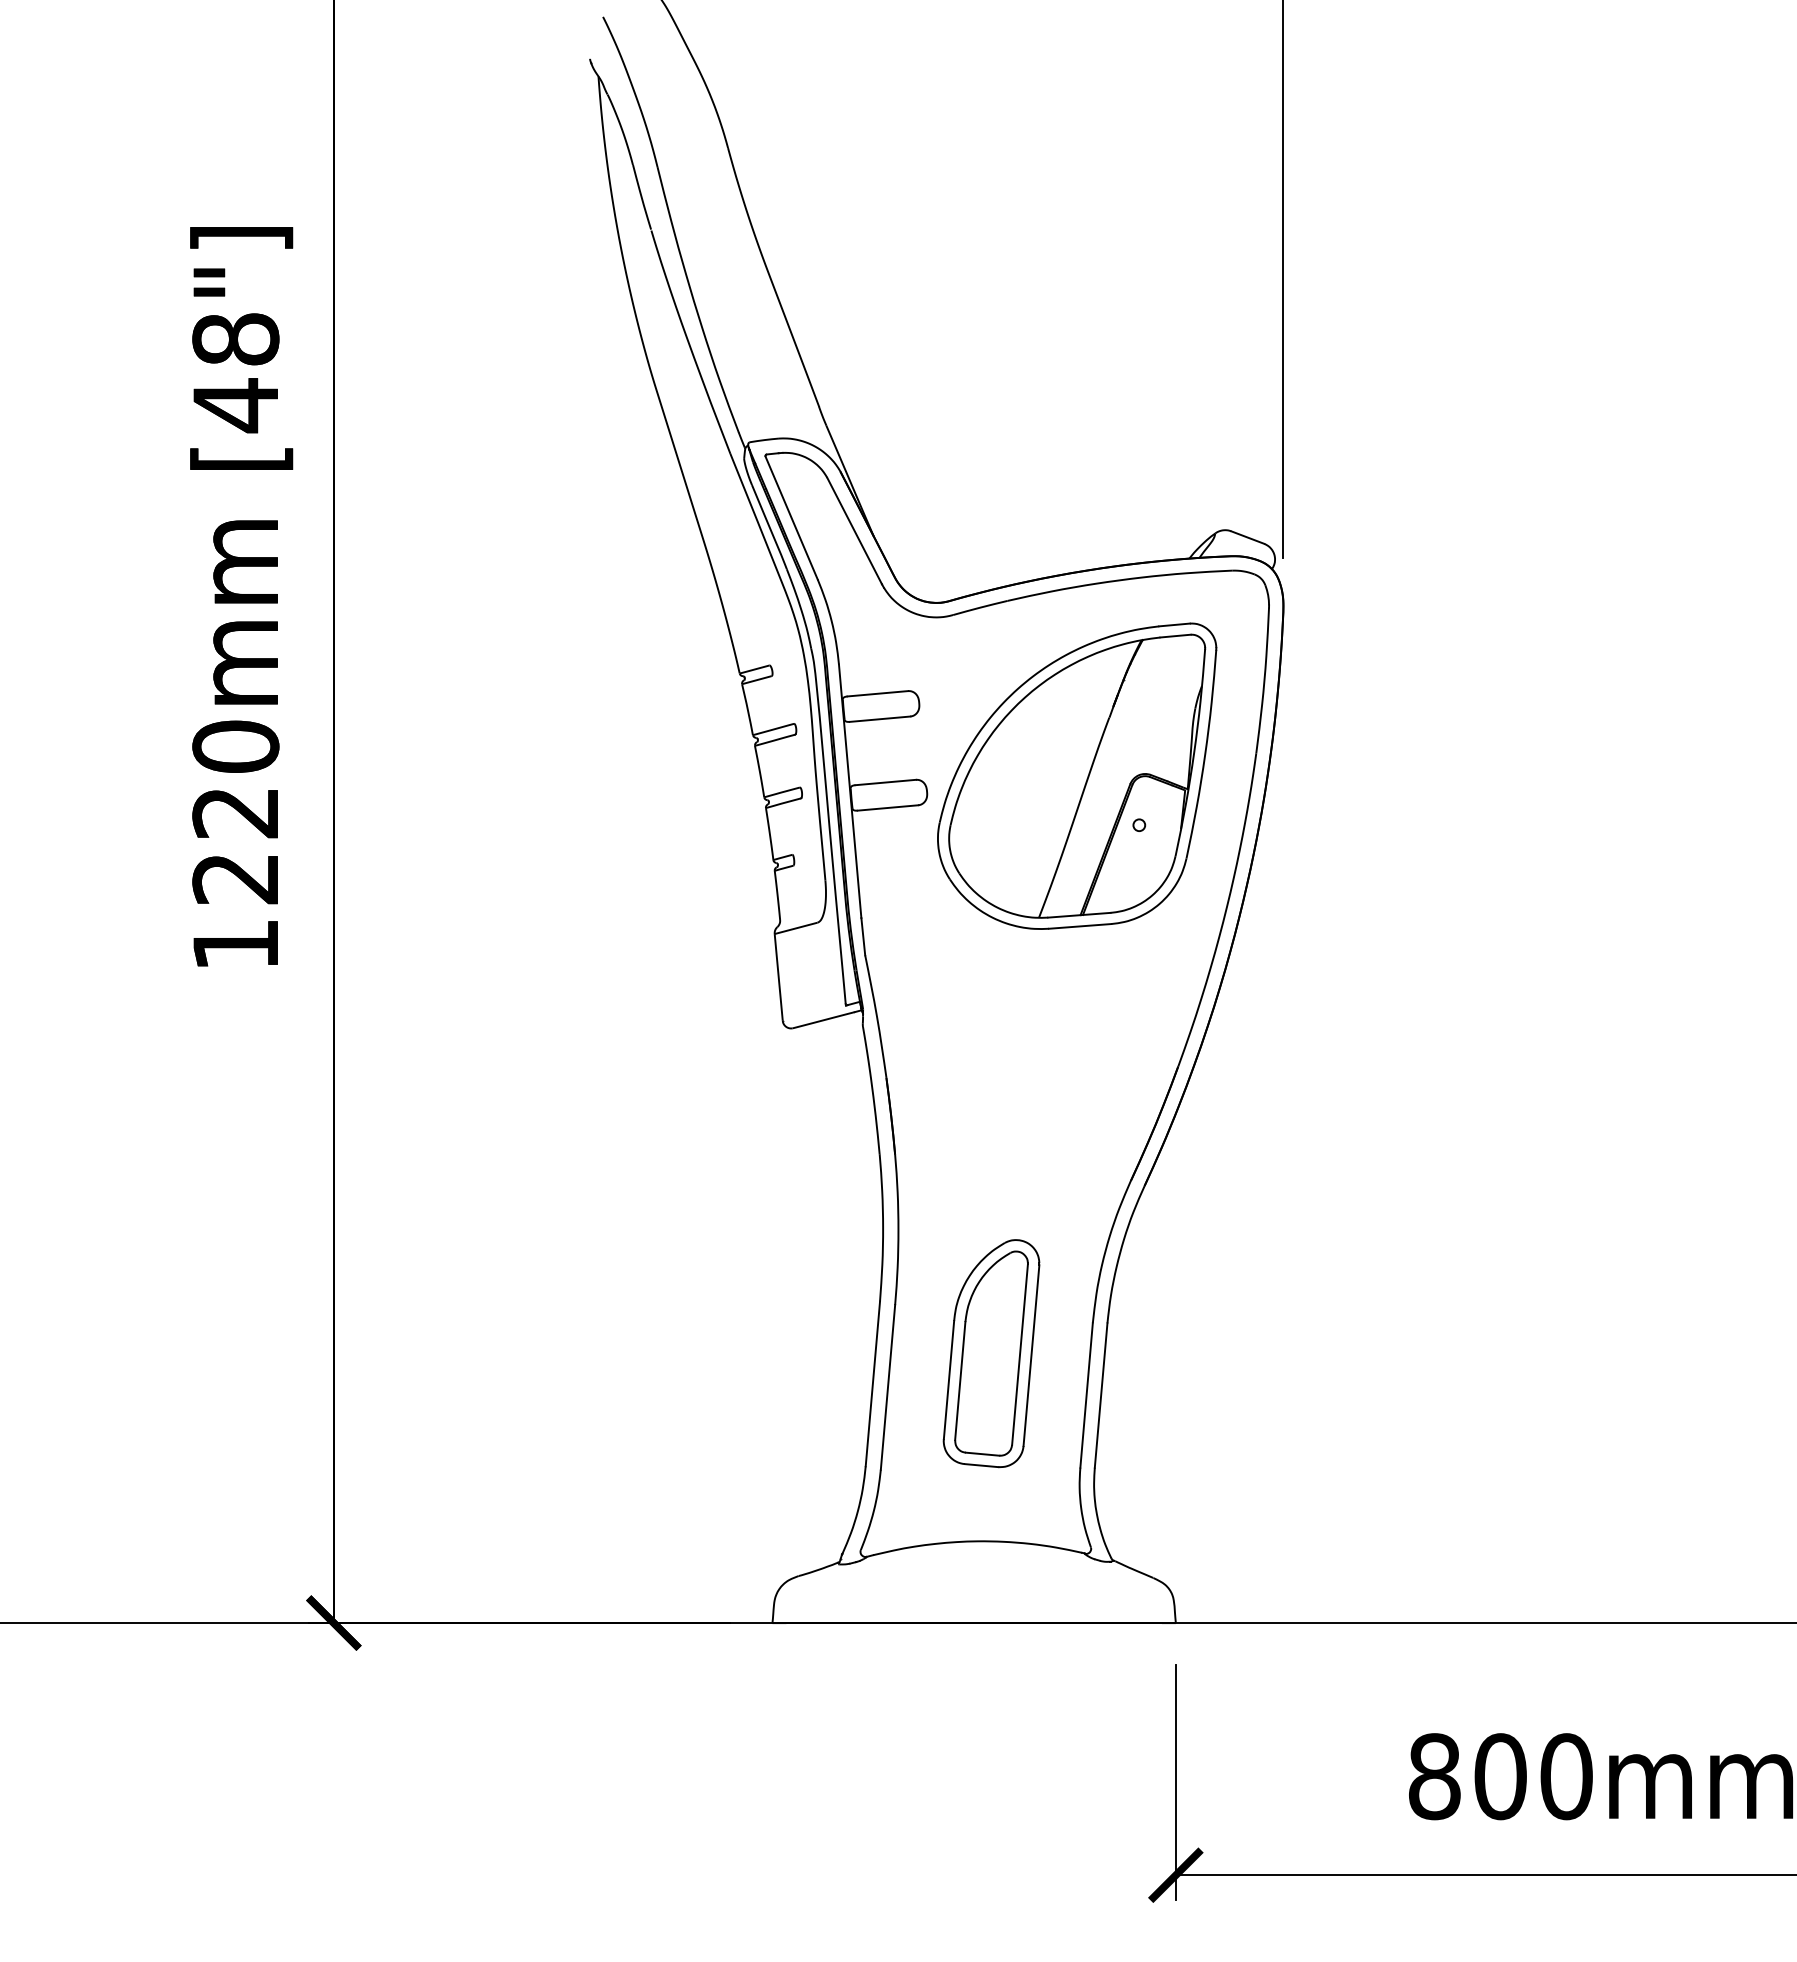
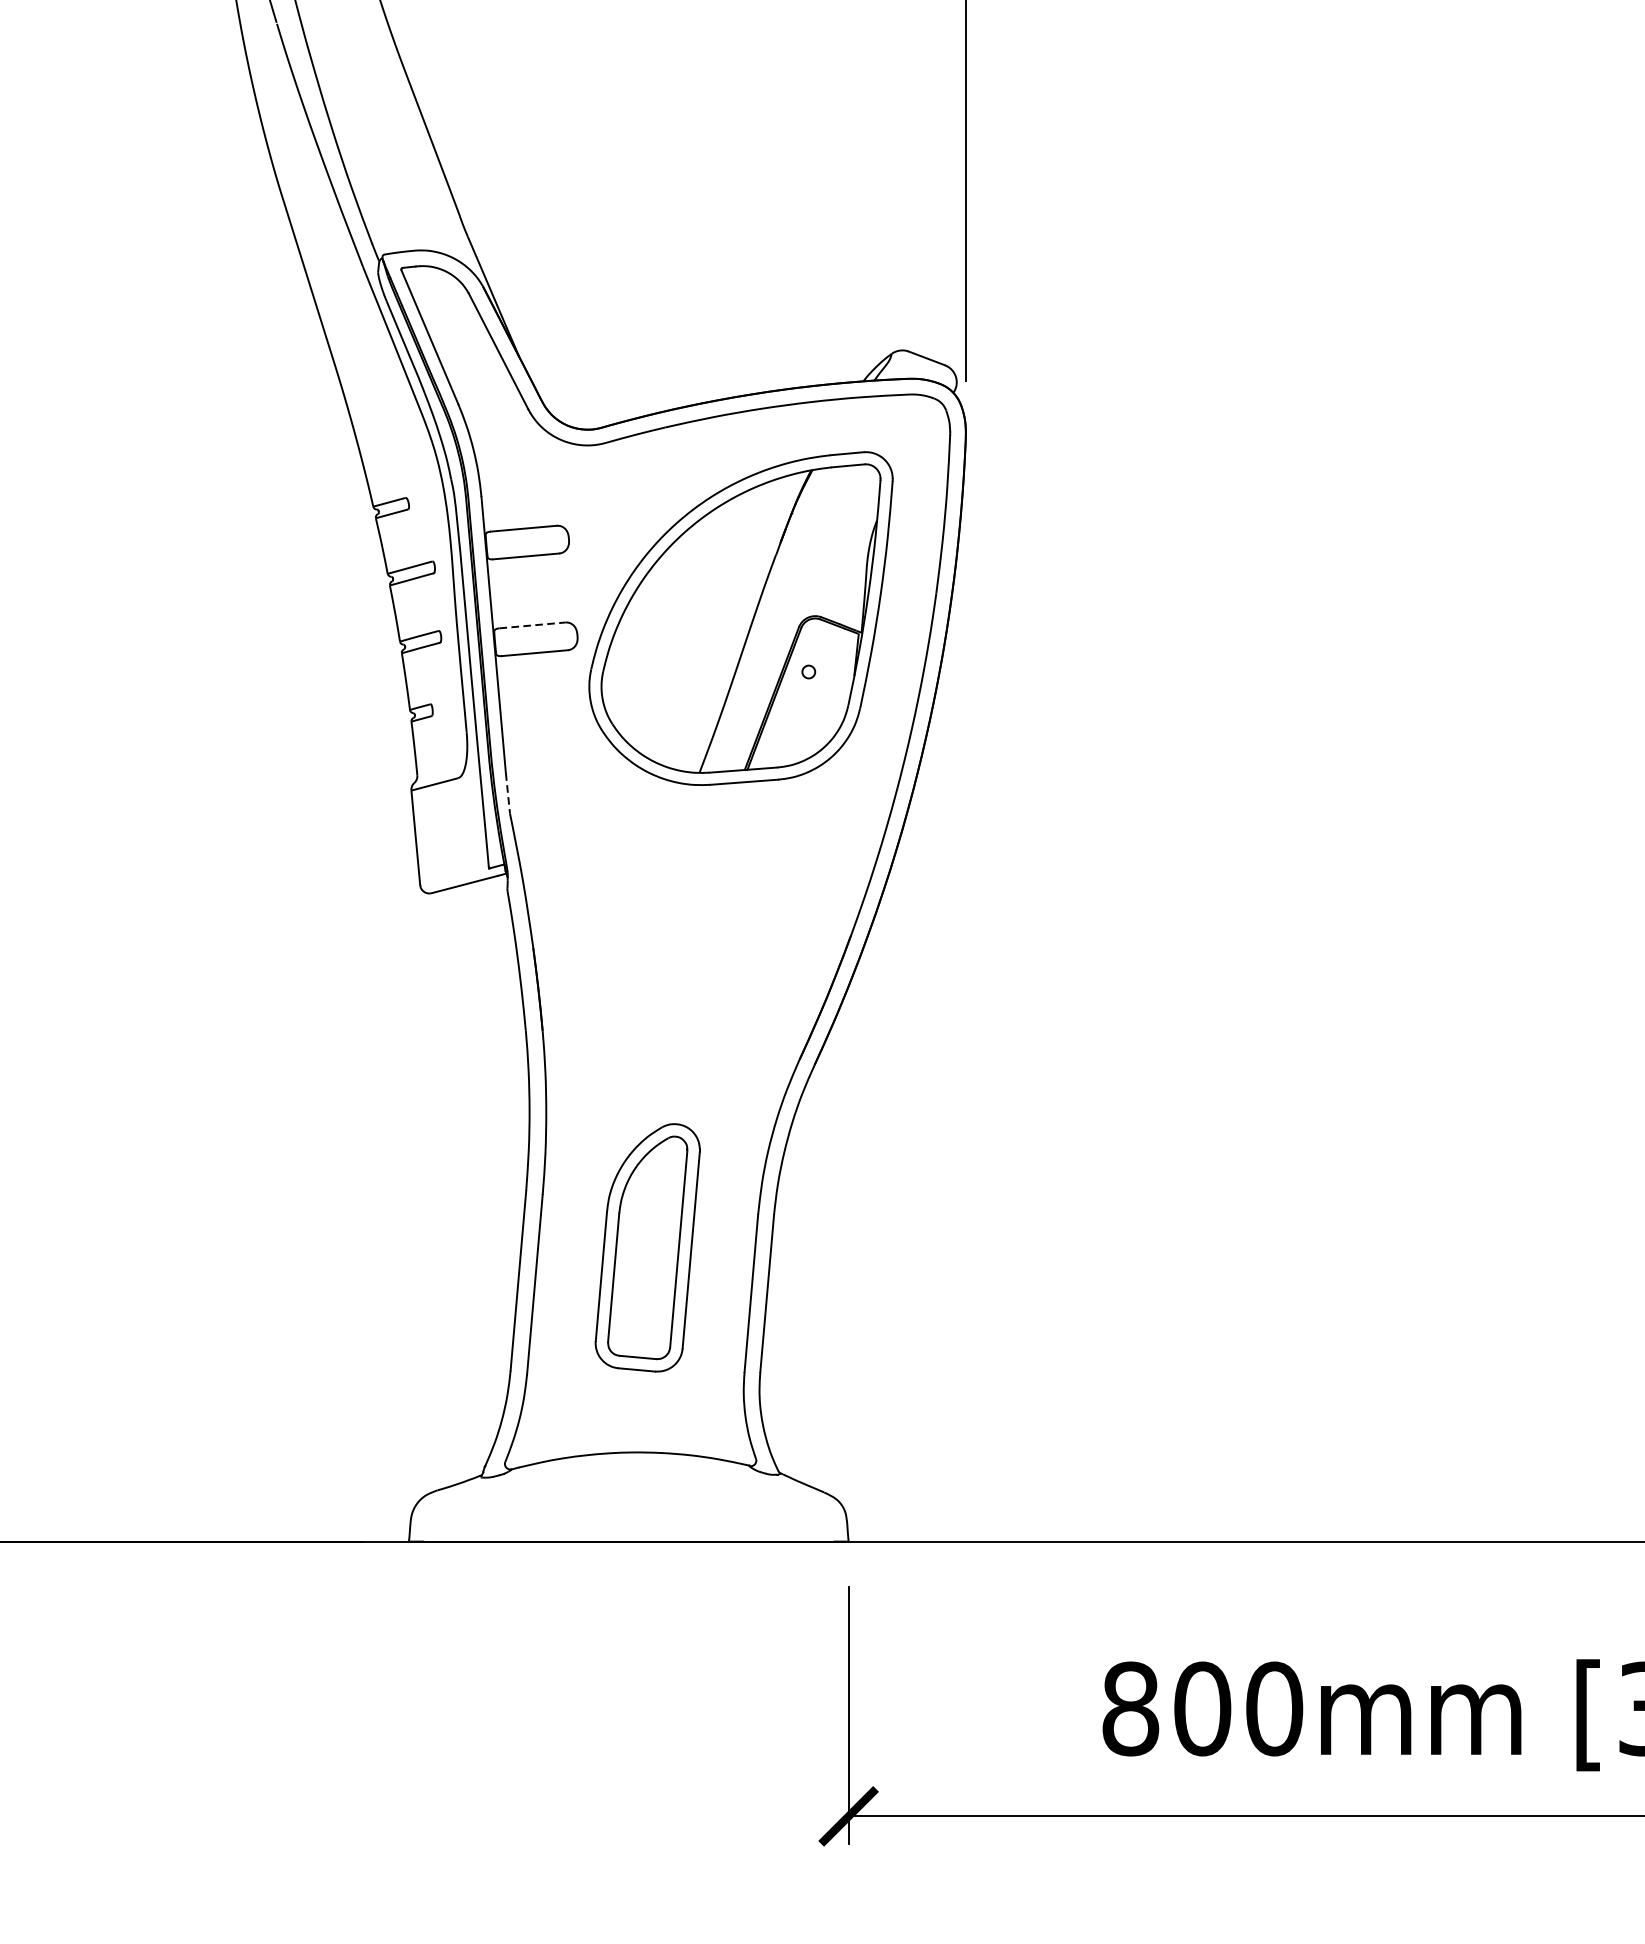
line: (886, 782) -> (533, 625), solid -> dashed
line: (863, 936) -> (508, 793), solid -> dashed

